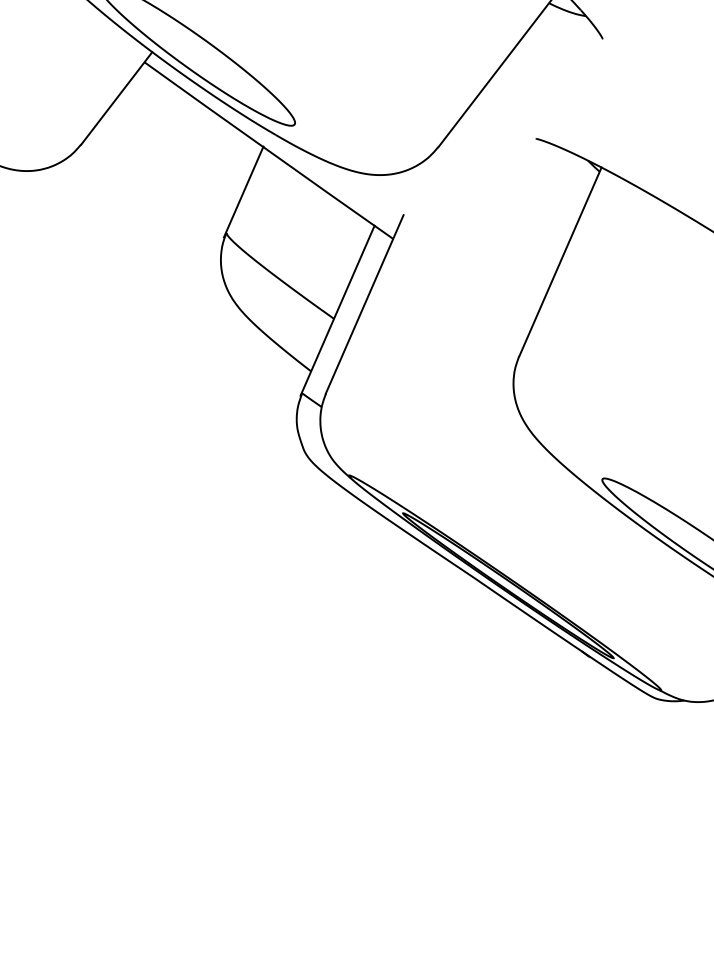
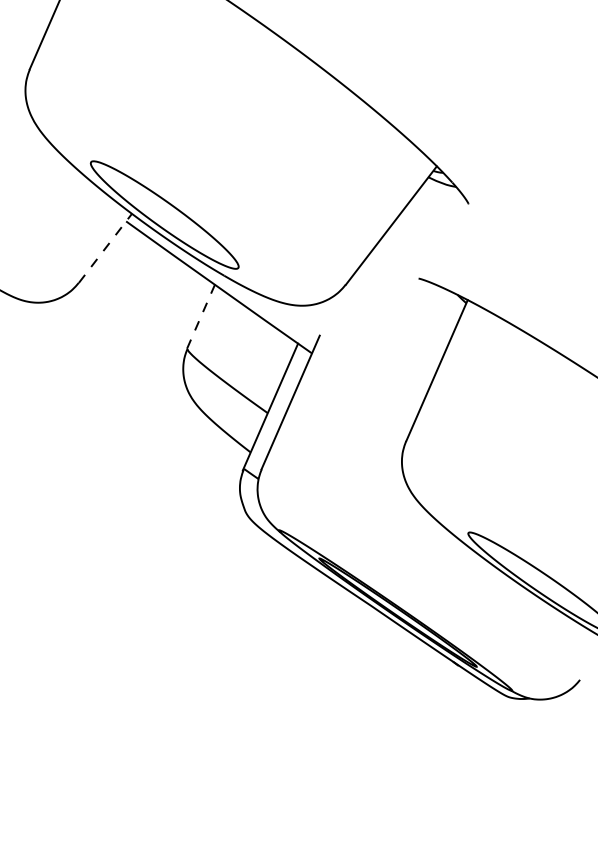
line: (116, 98) -> (105, 248), solid -> dashed
line: (243, 192) -> (200, 318), solid -> dashed

